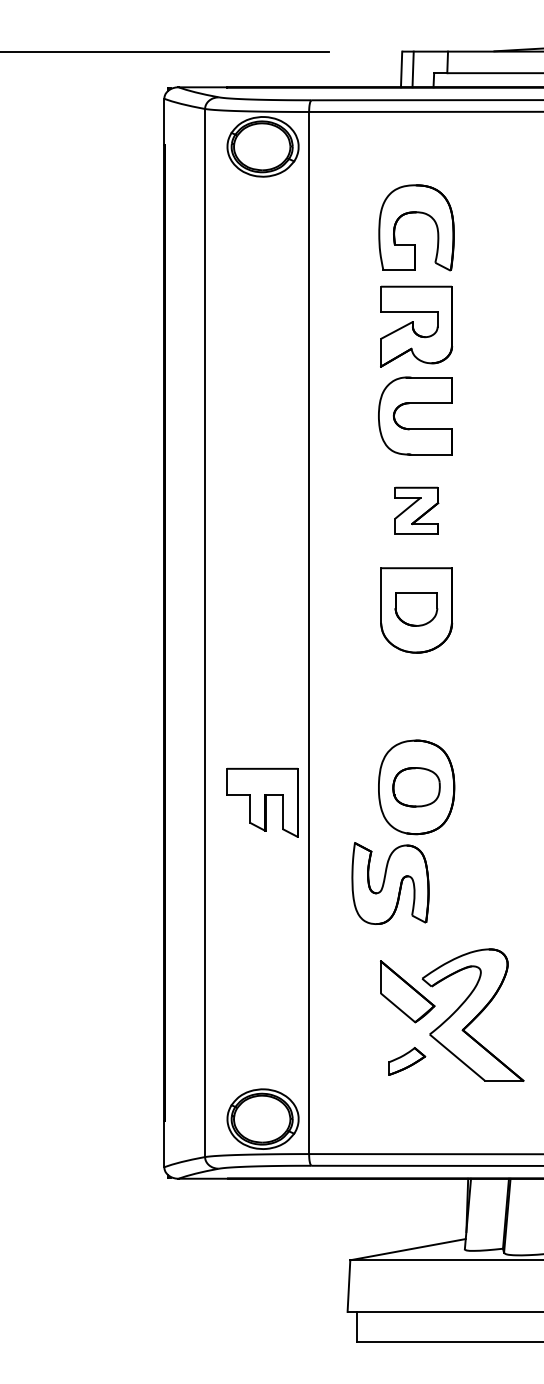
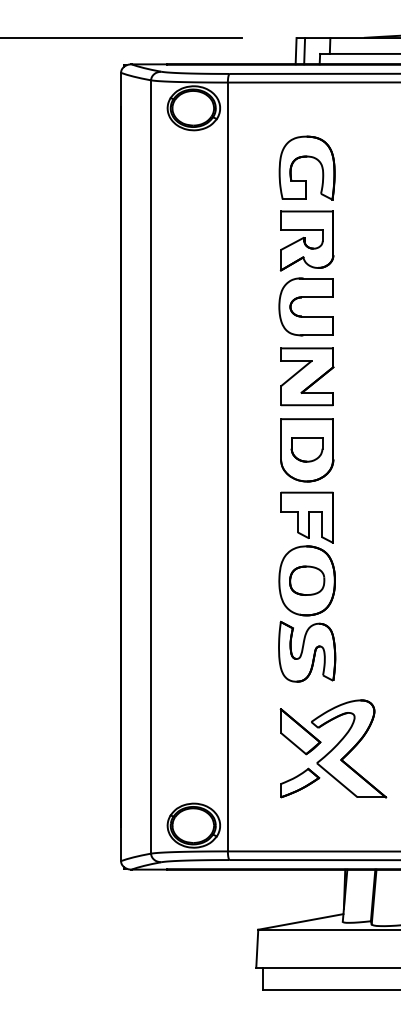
part: (416, 510) -> (307, 376), size x1.67
part: (262, 802) -> (307, 517), moved
part: (390, 883) -> (307, 651), moved
part: (406, 1061) -> (299, 783), size x1.43

